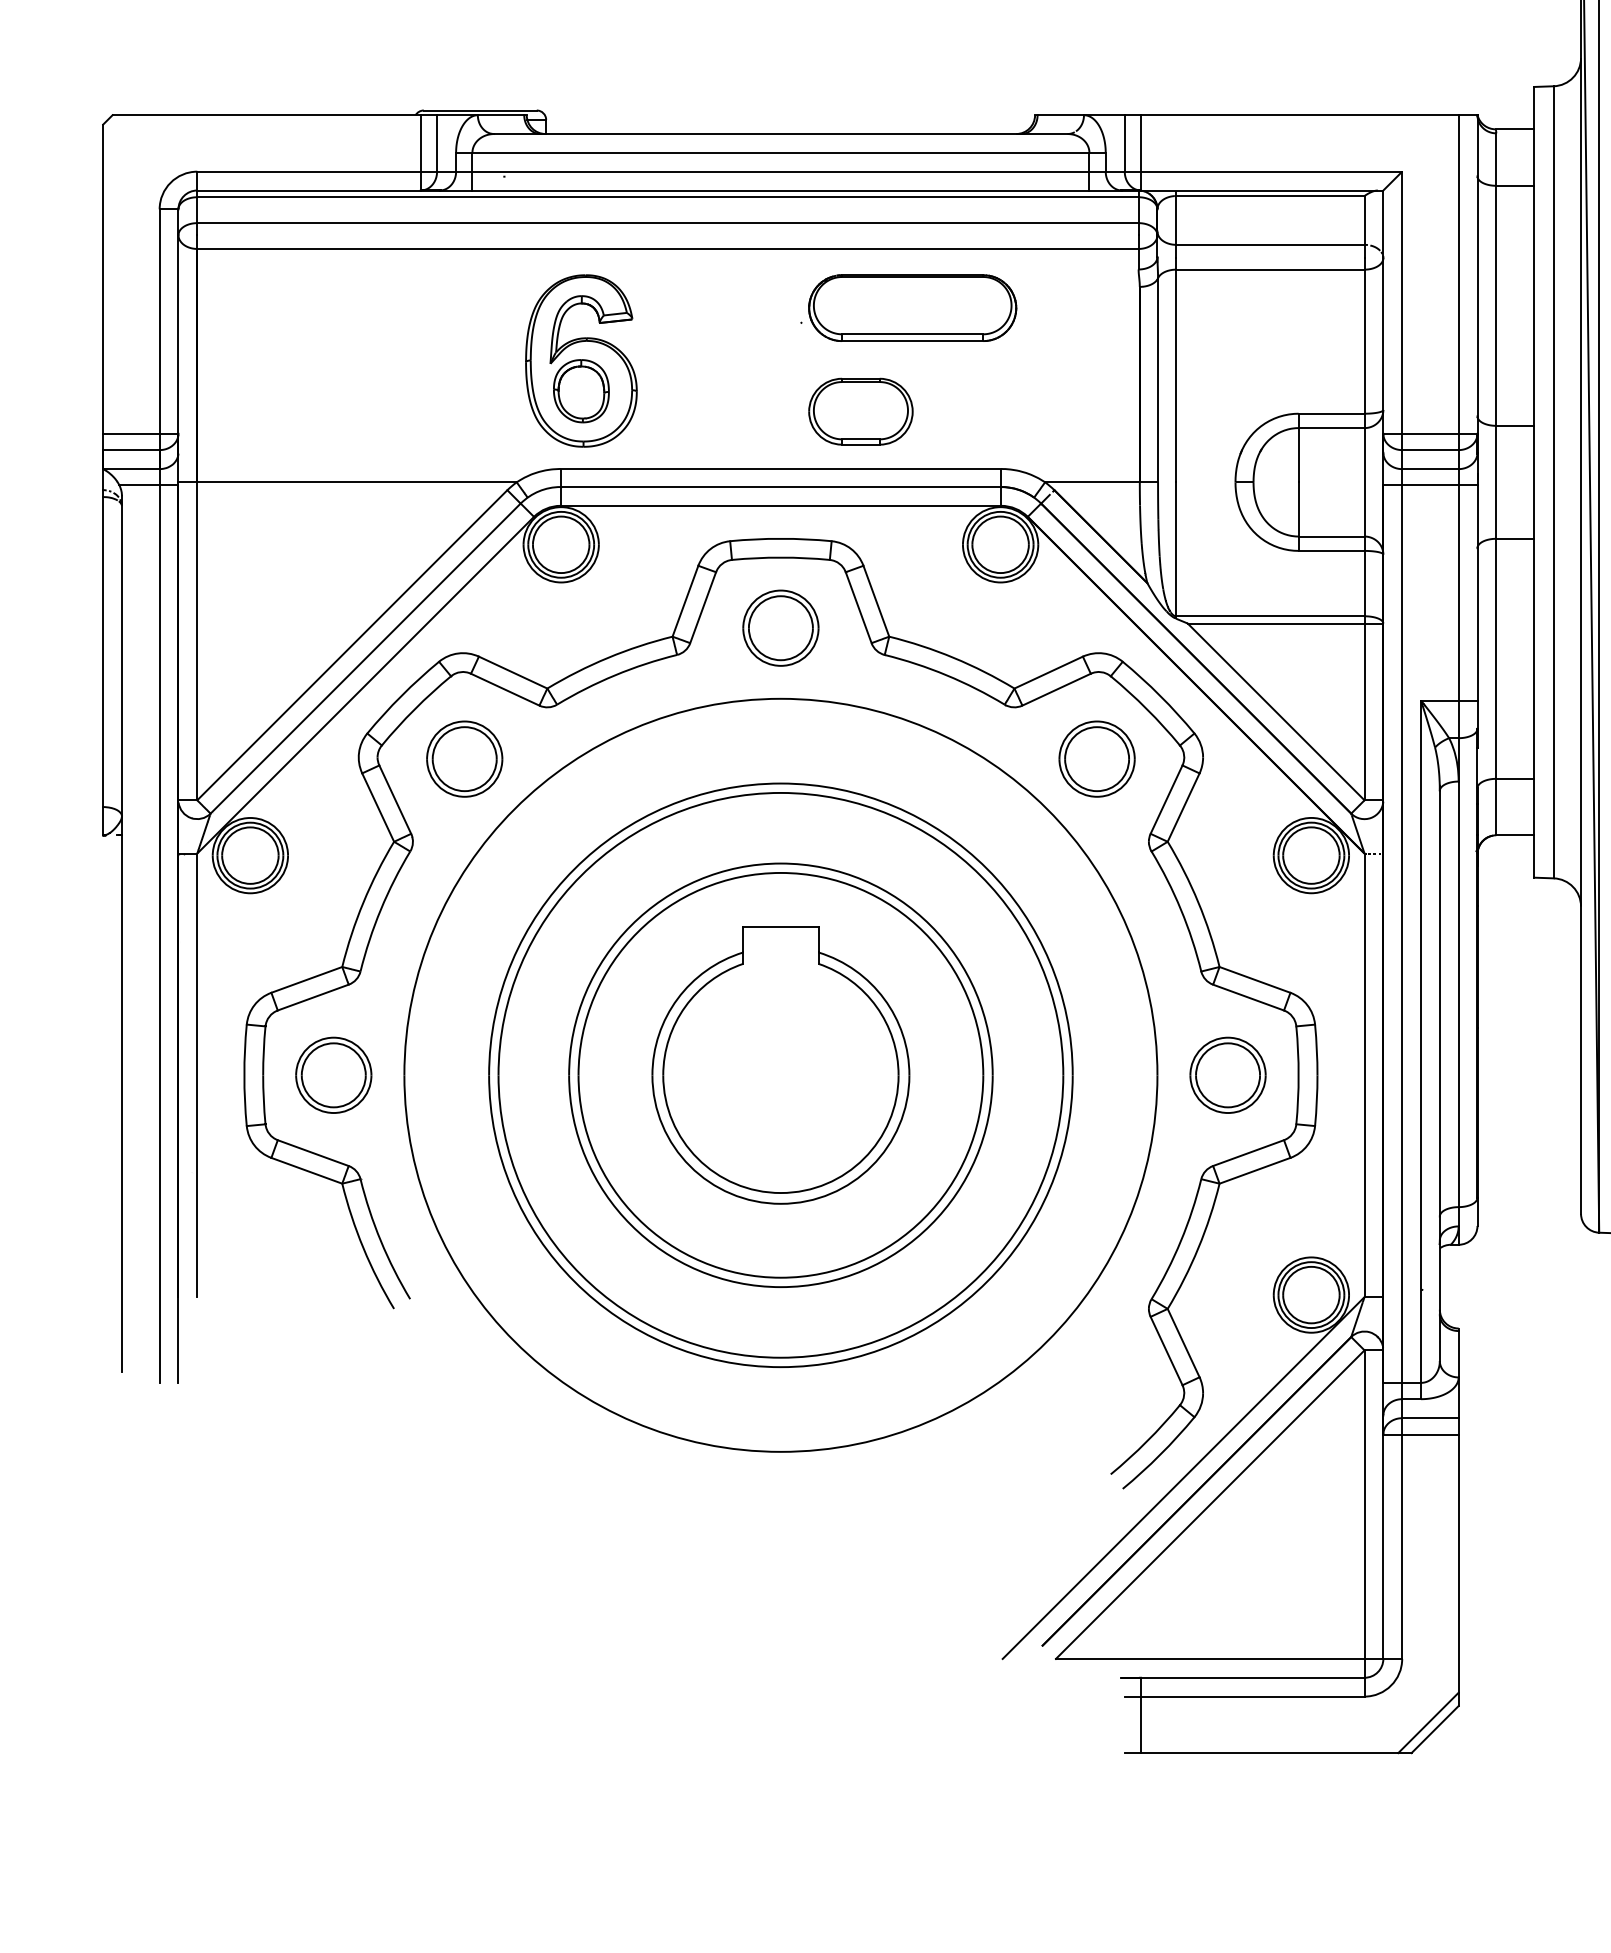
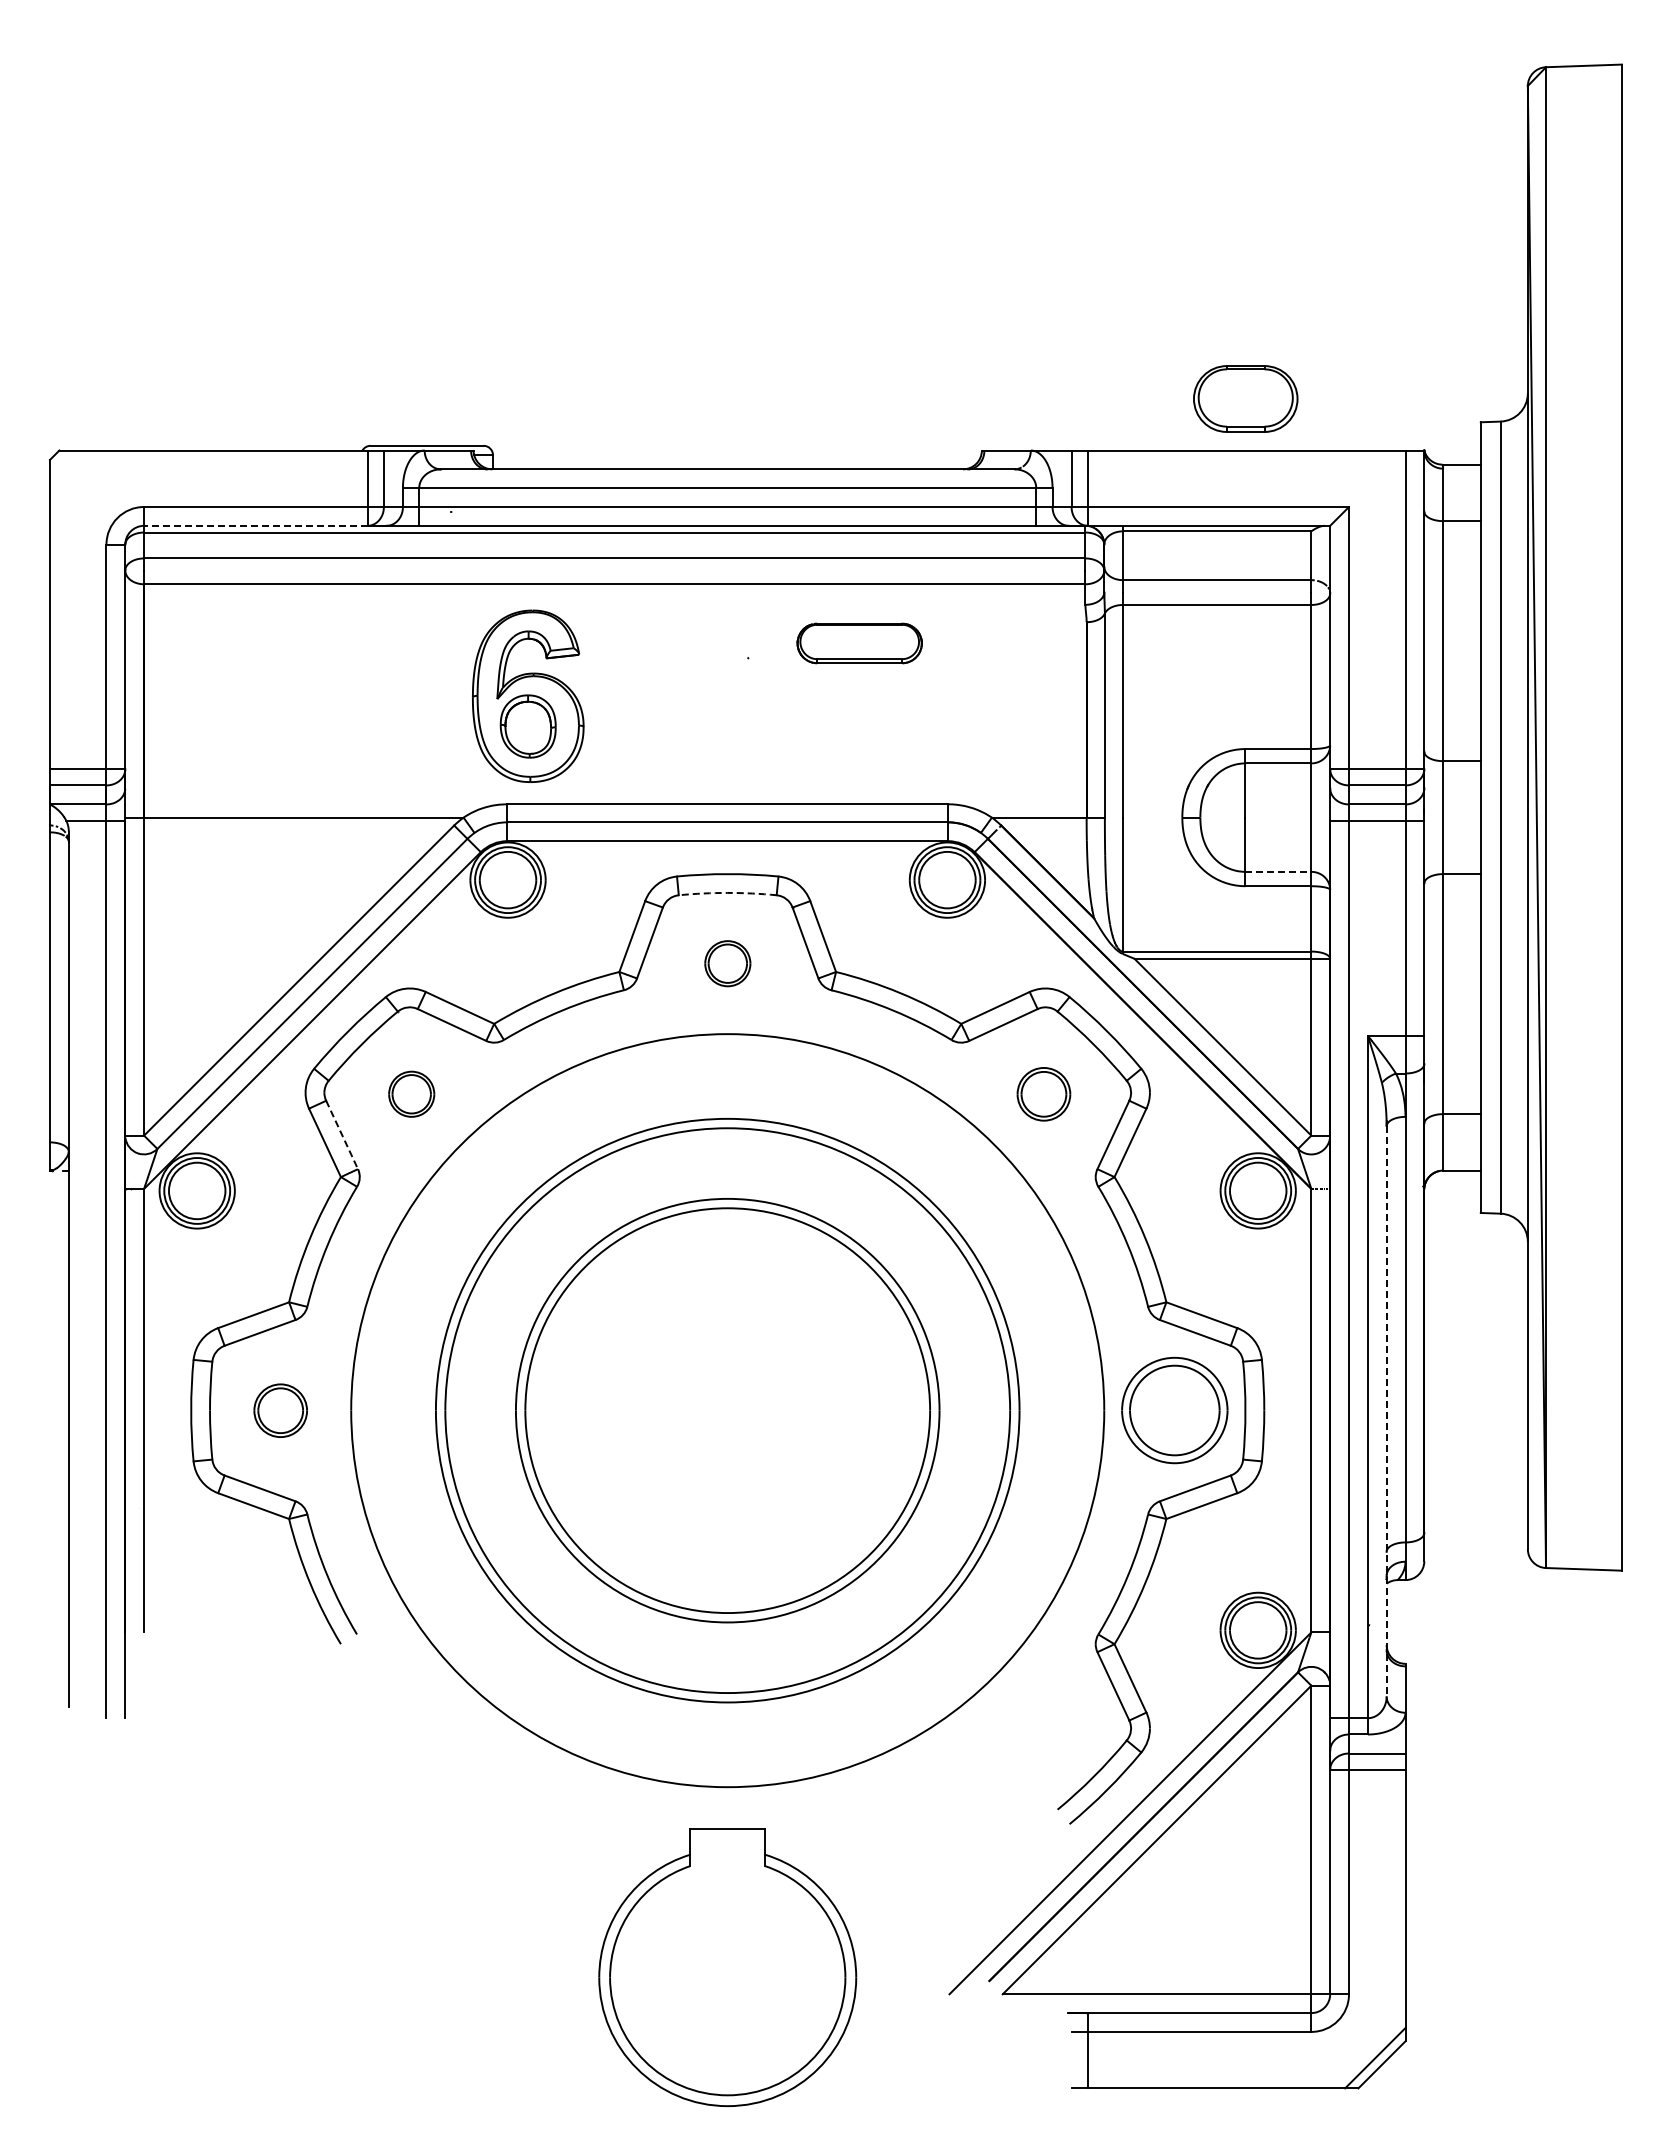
line: (308, 190) -> (255, 525), solid -> dashed
part: (912, 308) -> (859, 643), size x0.6
part: (860, 411) -> (1245, 398), moved
line: (1331, 536) -> (1278, 871), solid -> dashed
arc: (780, 557) -> (727, 892), solid -> dashed
part: (780, 628) -> (727, 963), size x0.6
part: (464, 758) -> (411, 1093), size x0.6
part: (1096, 758) -> (1043, 1093), size x0.7
line: (395, 799) -> (342, 1134), solid -> dashed
part: (780, 1065) -> (727, 1967), moved
part: (333, 1075) -> (280, 1410), size x0.7
part: (1227, 1075) -> (1174, 1410), size x1.4
line: (1439, 1076) -> (1386, 1411), solid -> dashed

